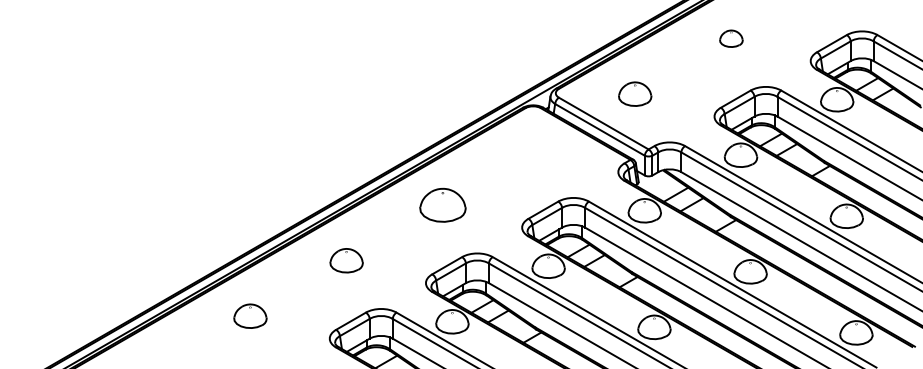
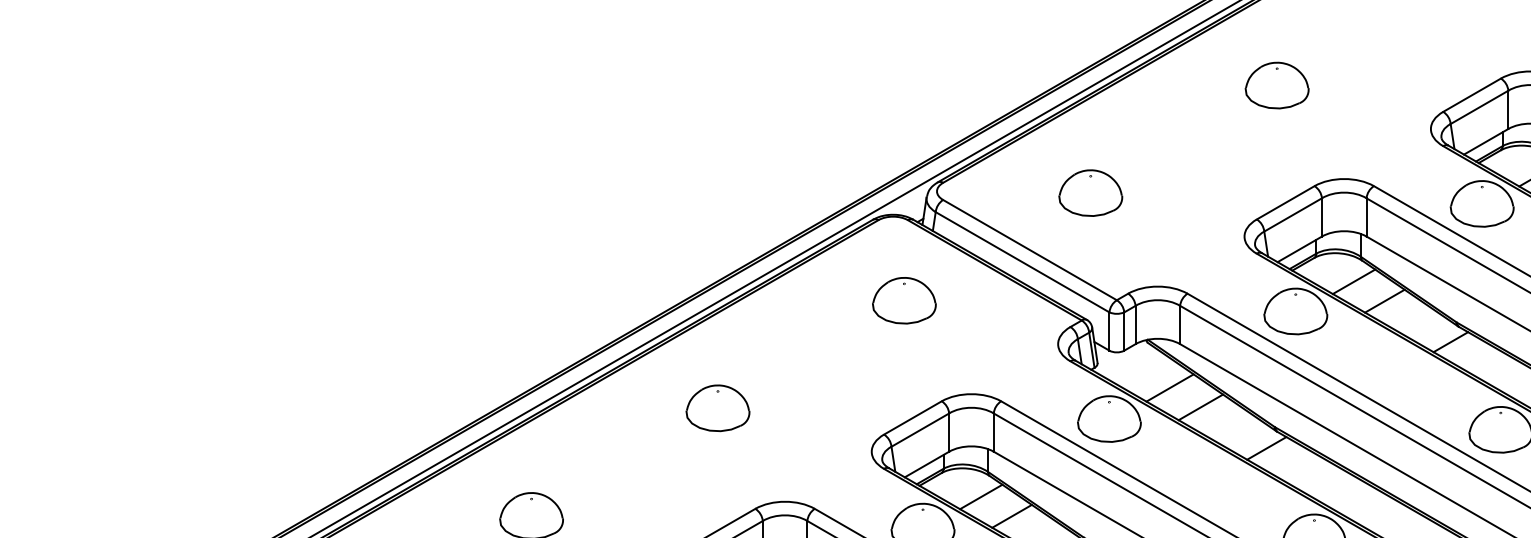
part: (731, 38) -> (1277, 85), size x1.43
part: (538, 149) -> (903, 300), added
part: (442, 204) -> (717, 406), size x0.71

